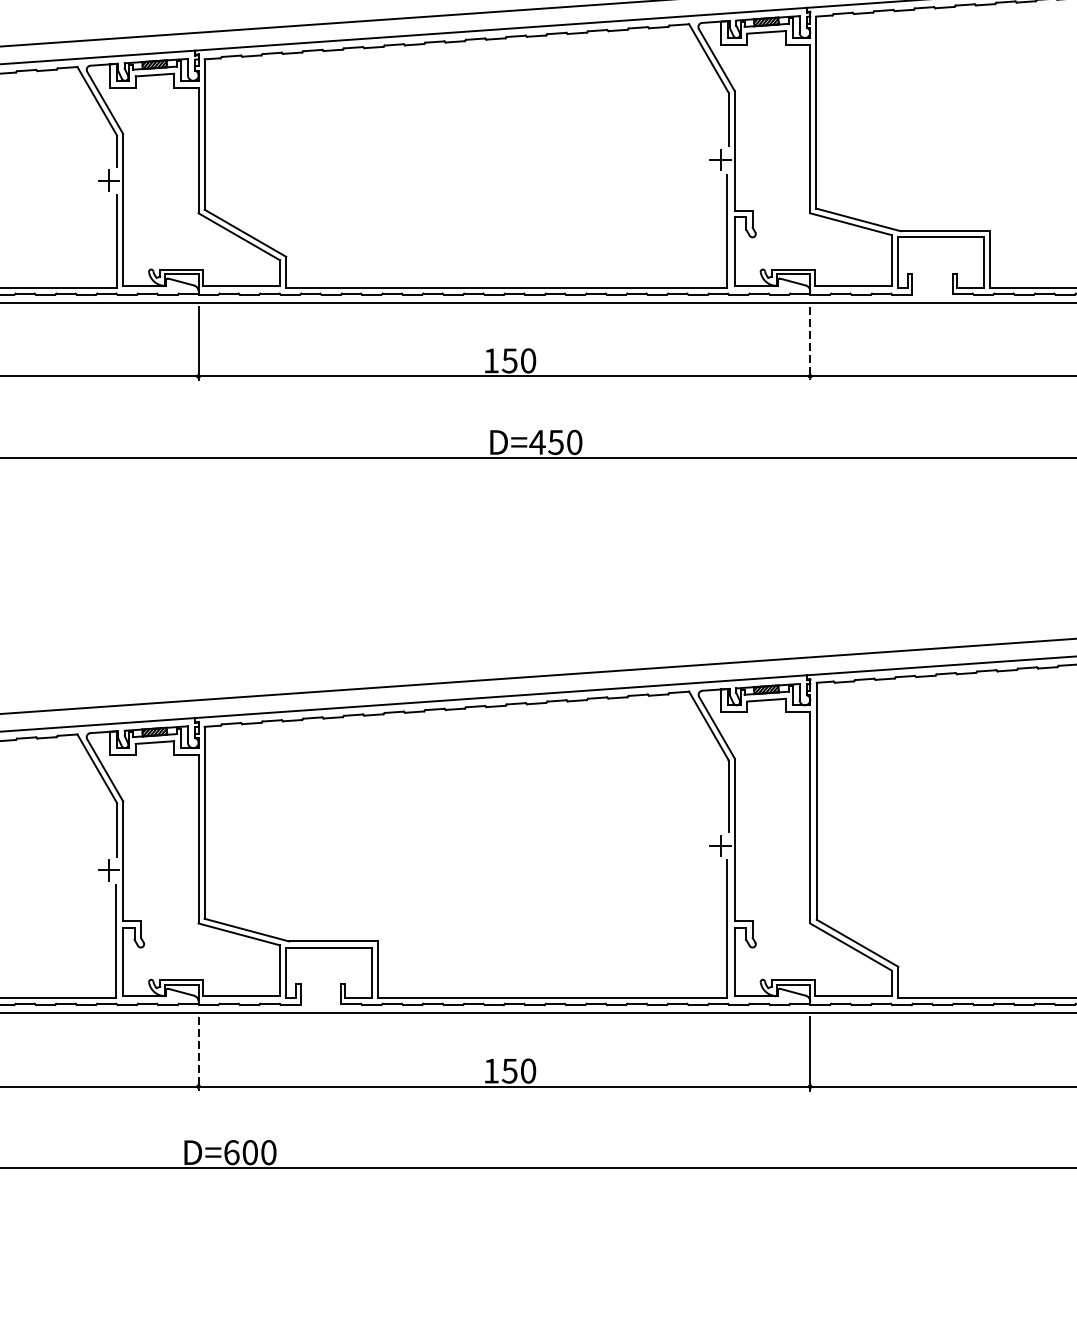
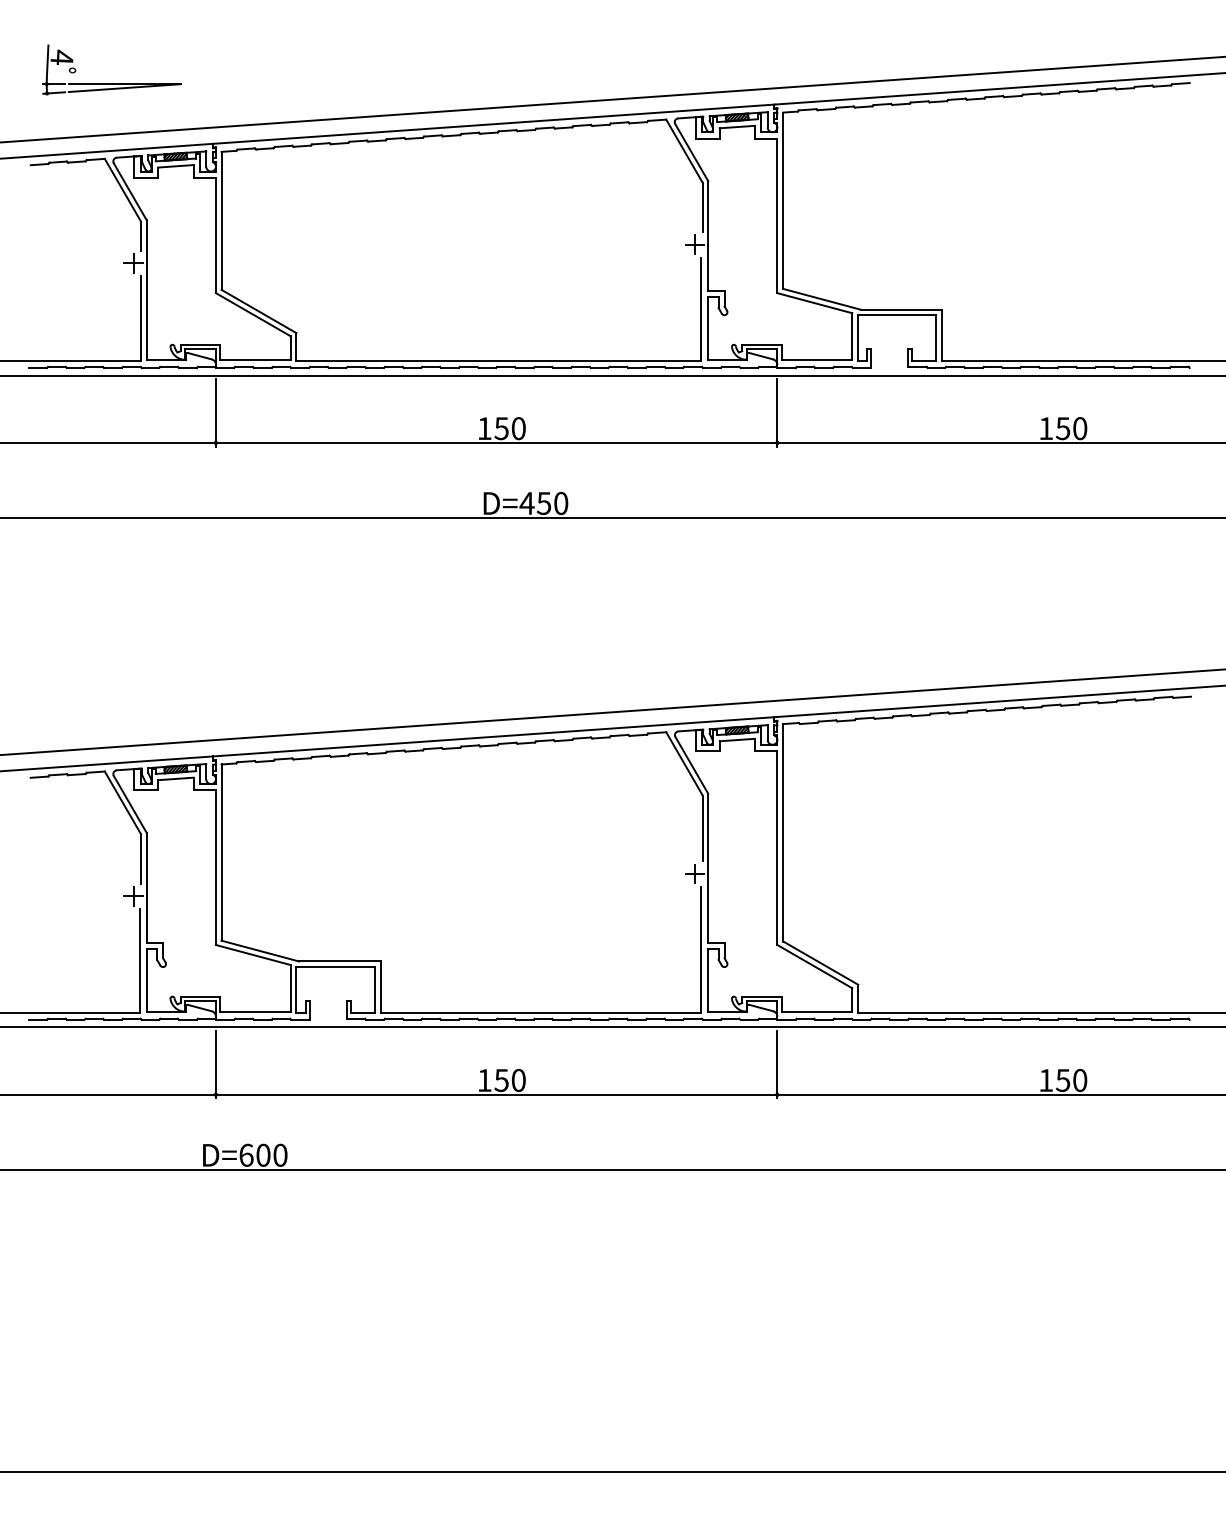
line: (810, 343) -> (777, 412), dashed -> solid
line: (198, 1053) -> (215, 1064), dashed -> solid

